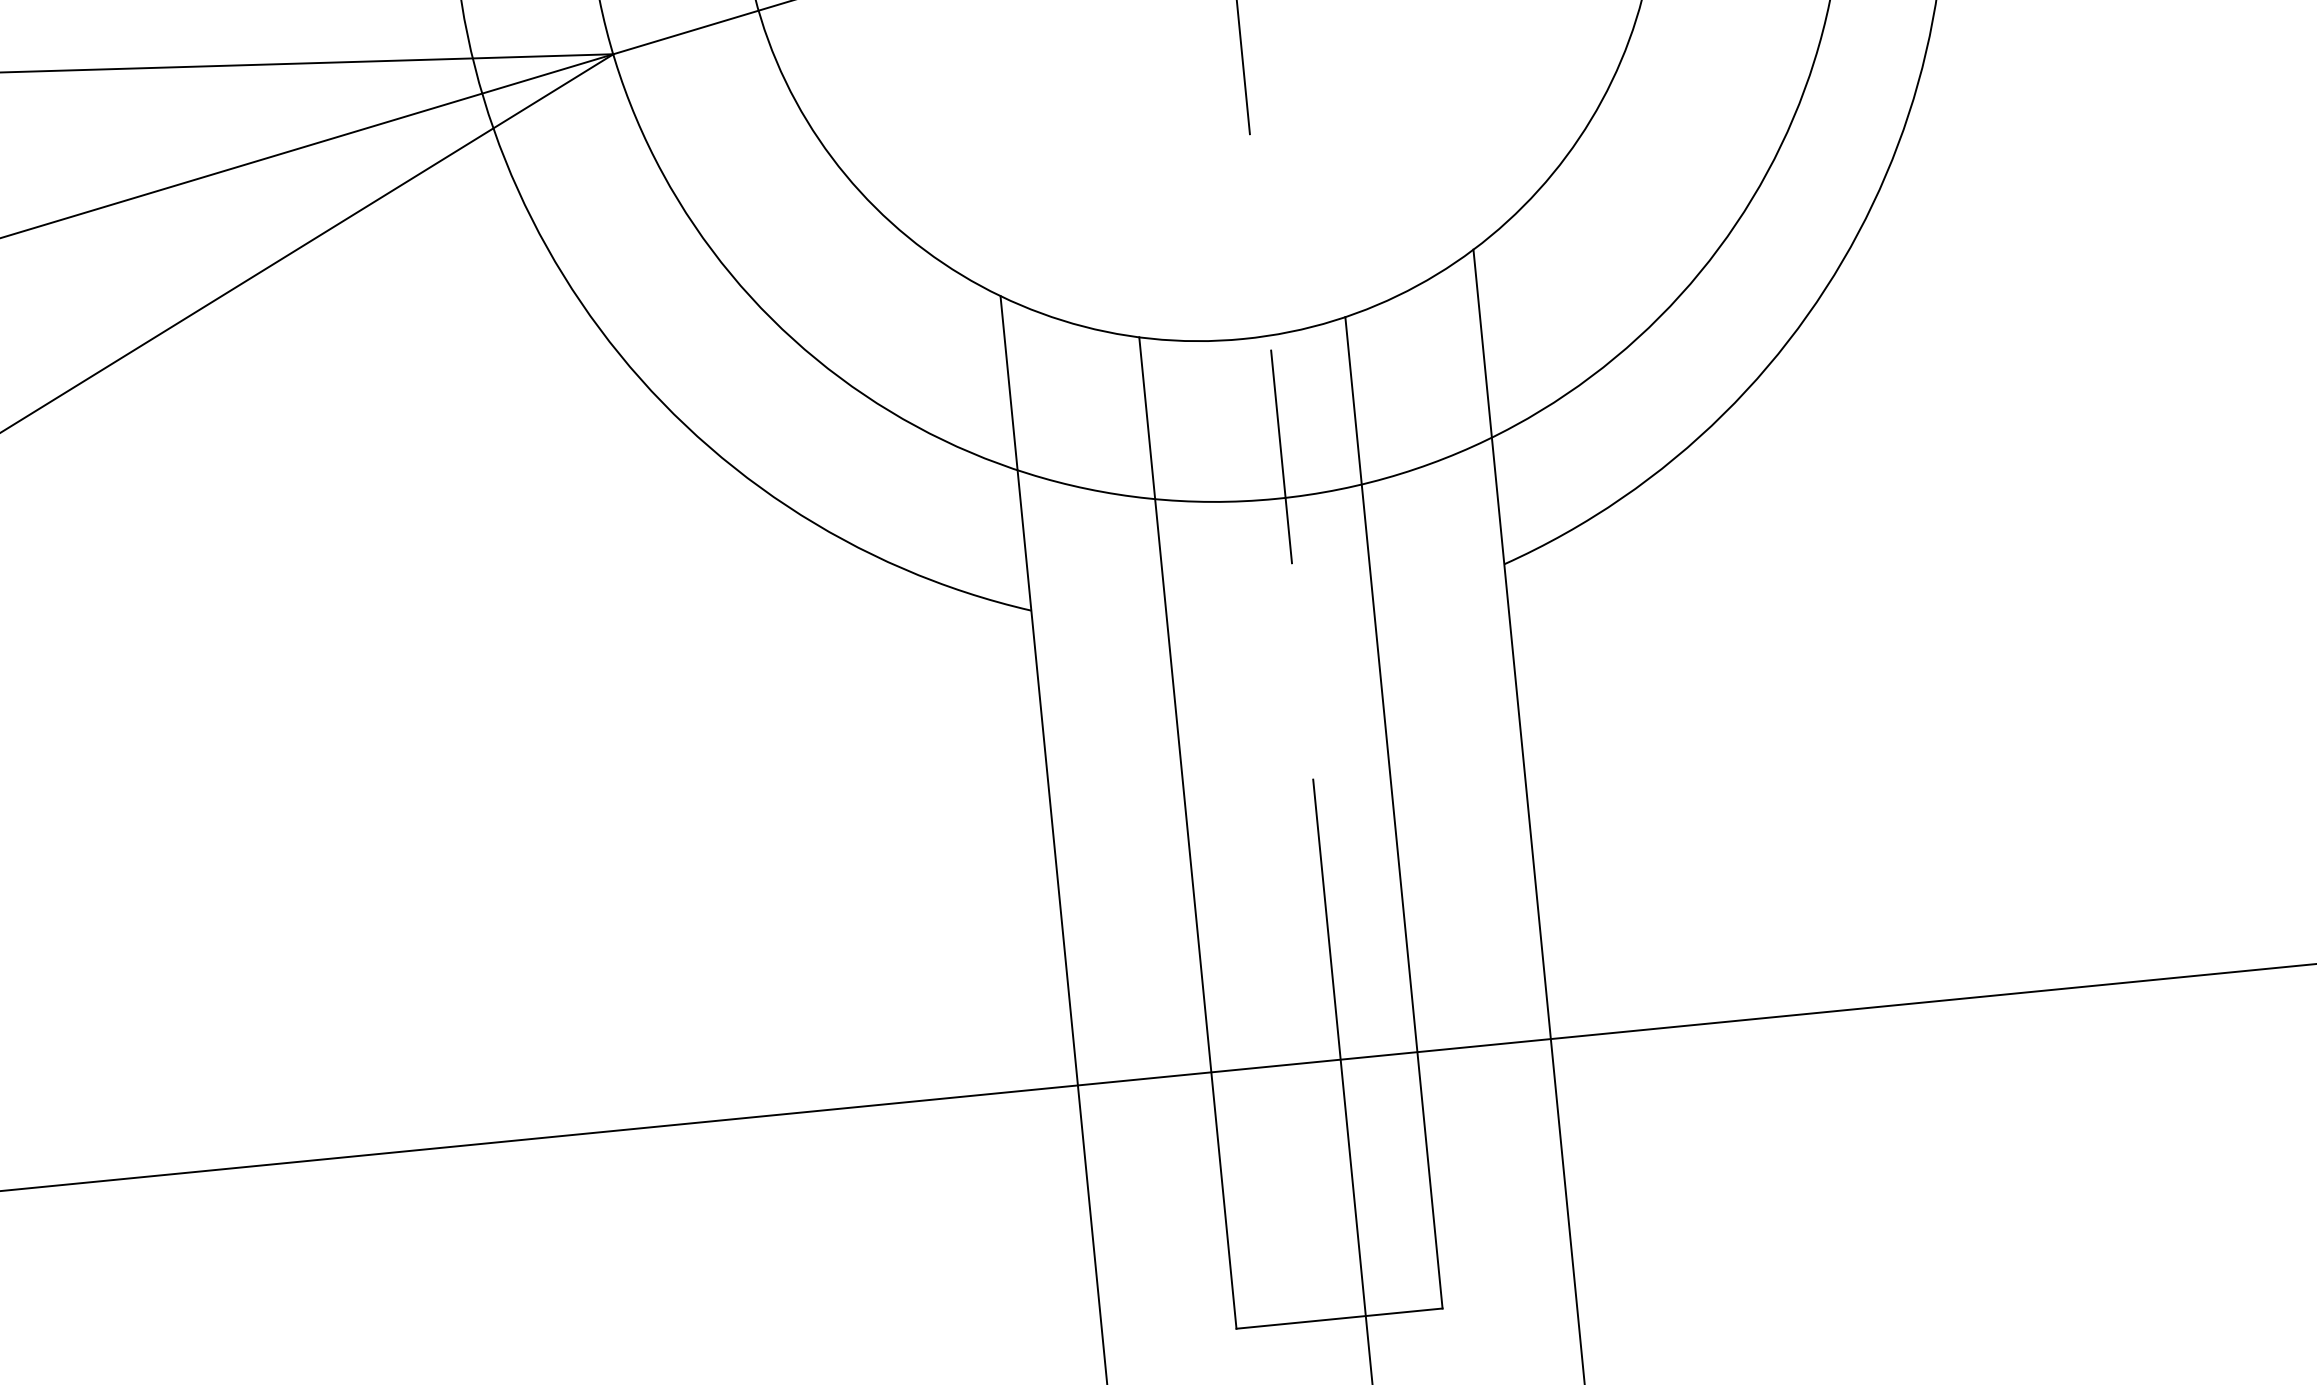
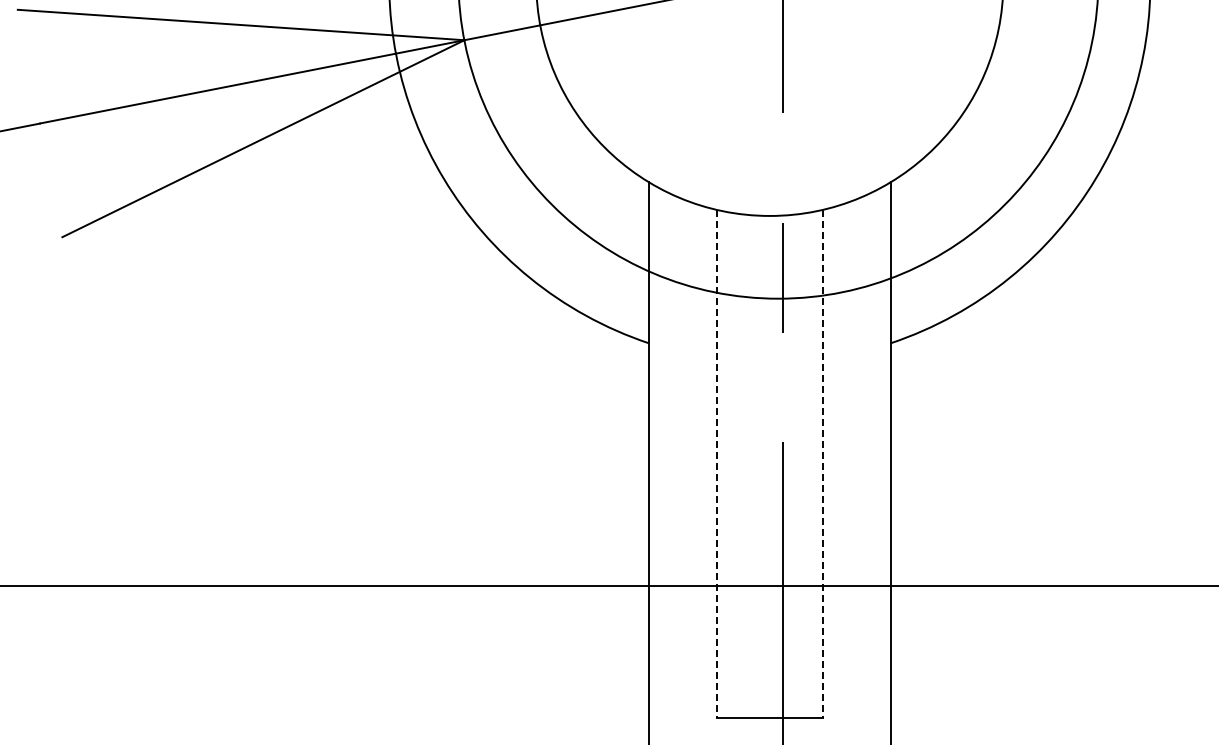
line: (1393, 812) -> (822, 463), solid -> dashed
line: (1188, 832) -> (717, 463), solid -> dashed

